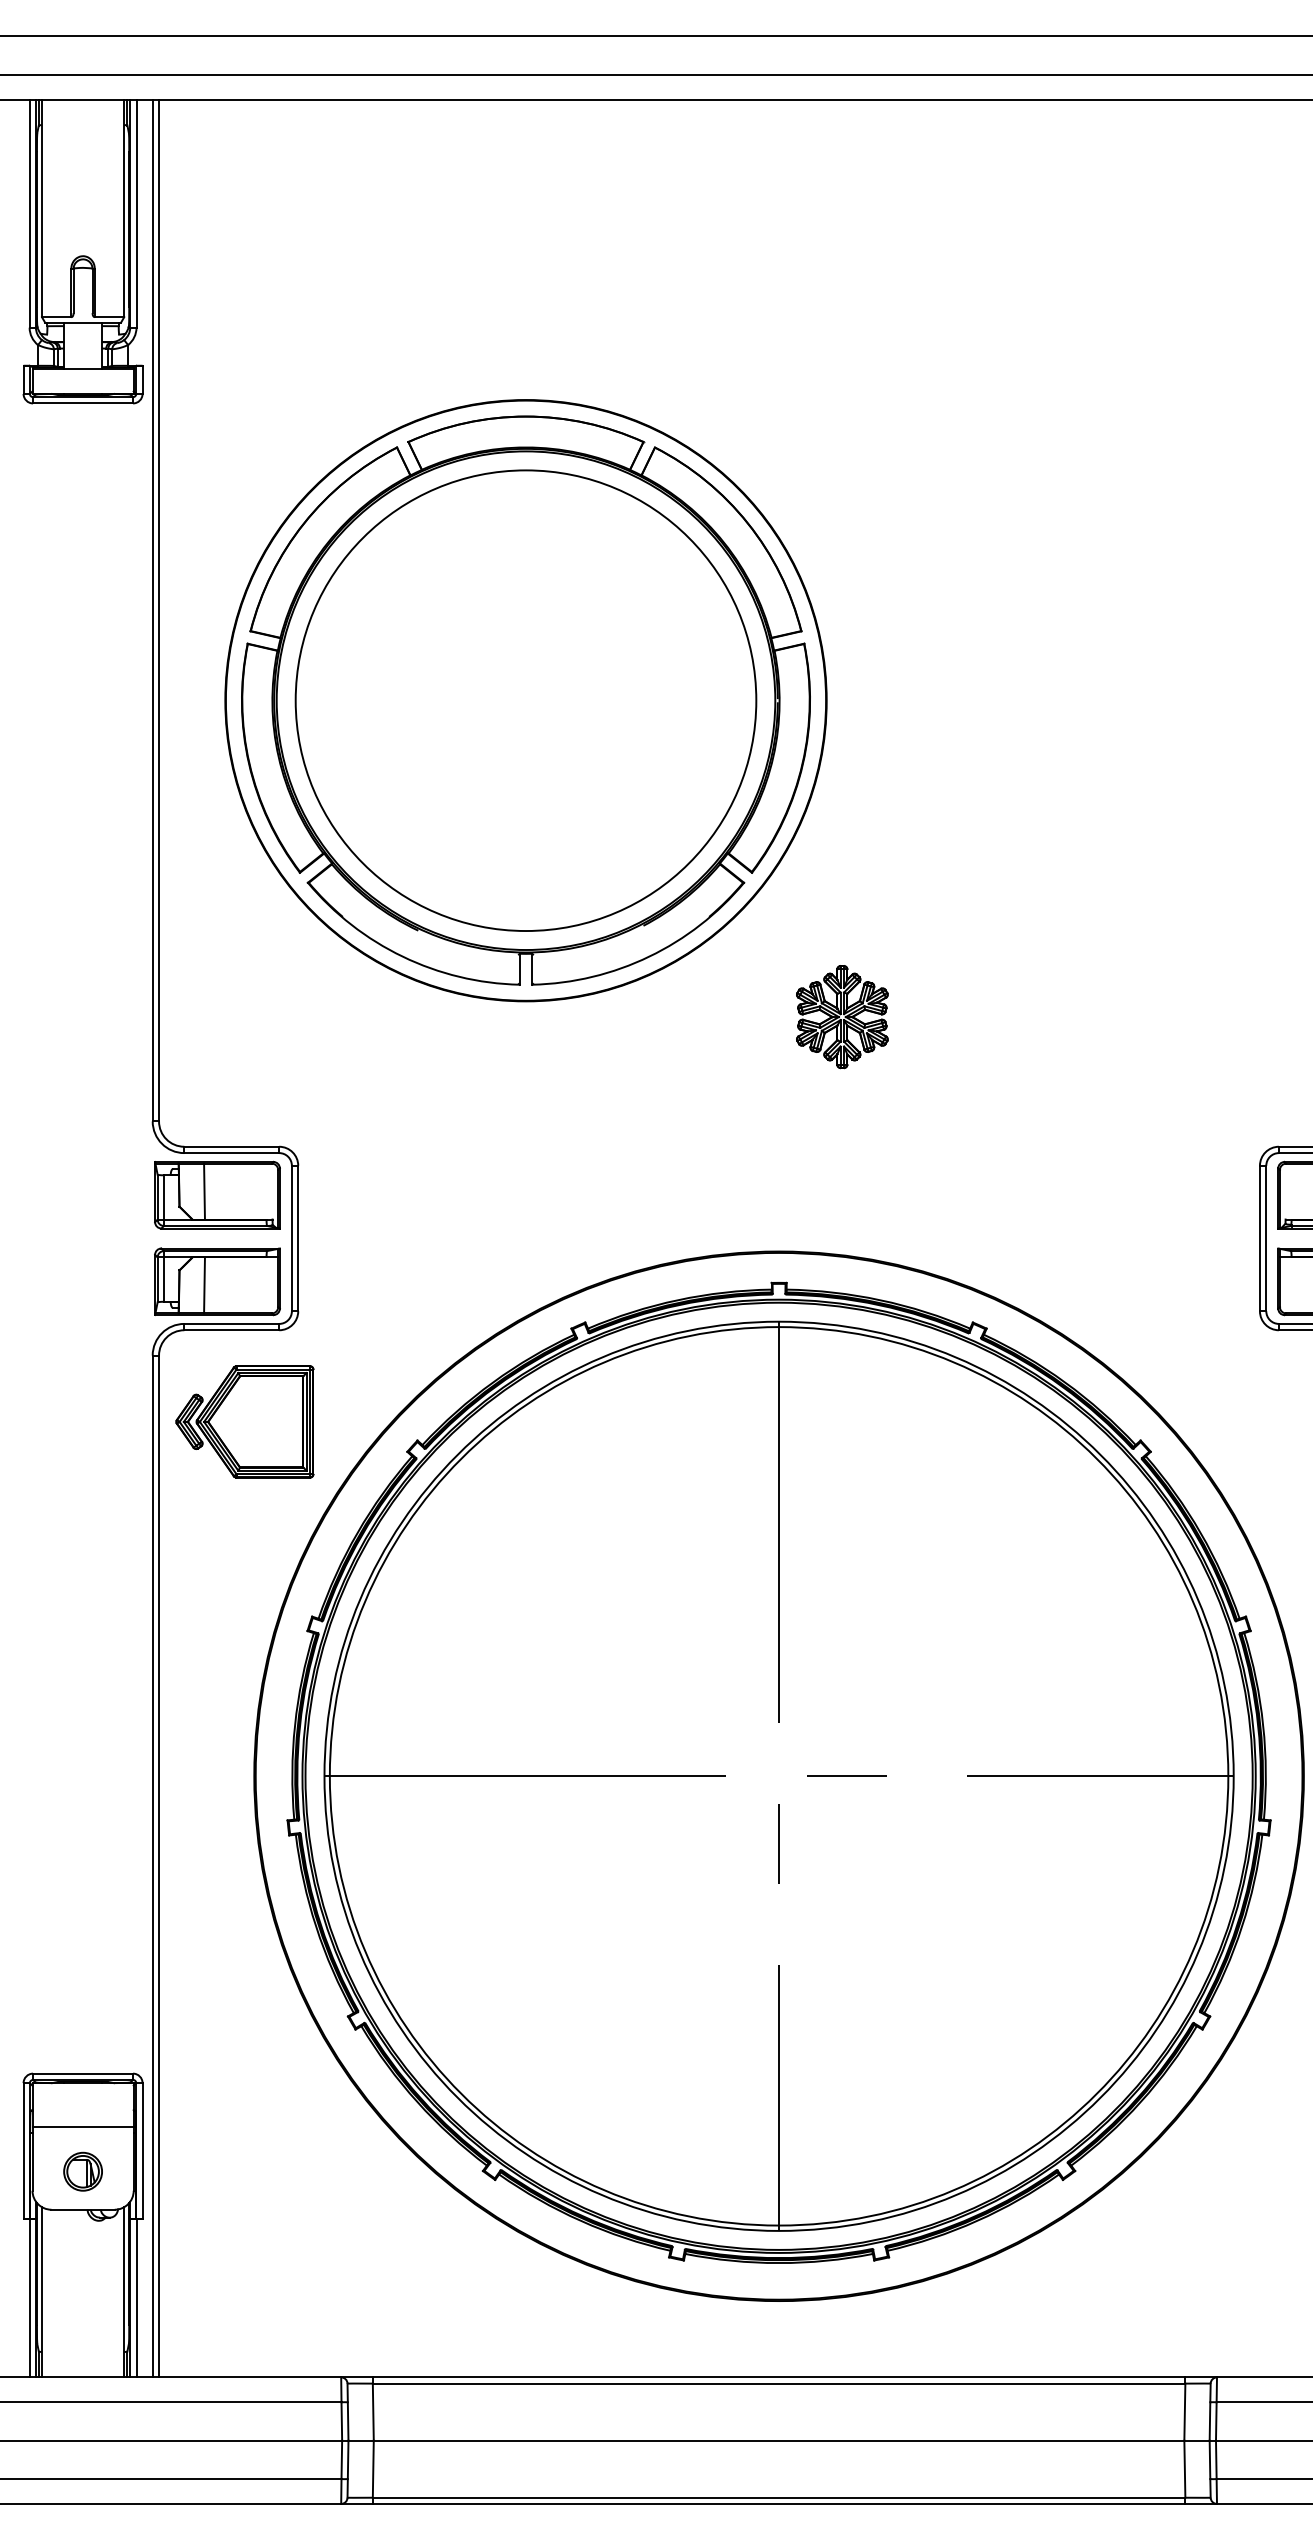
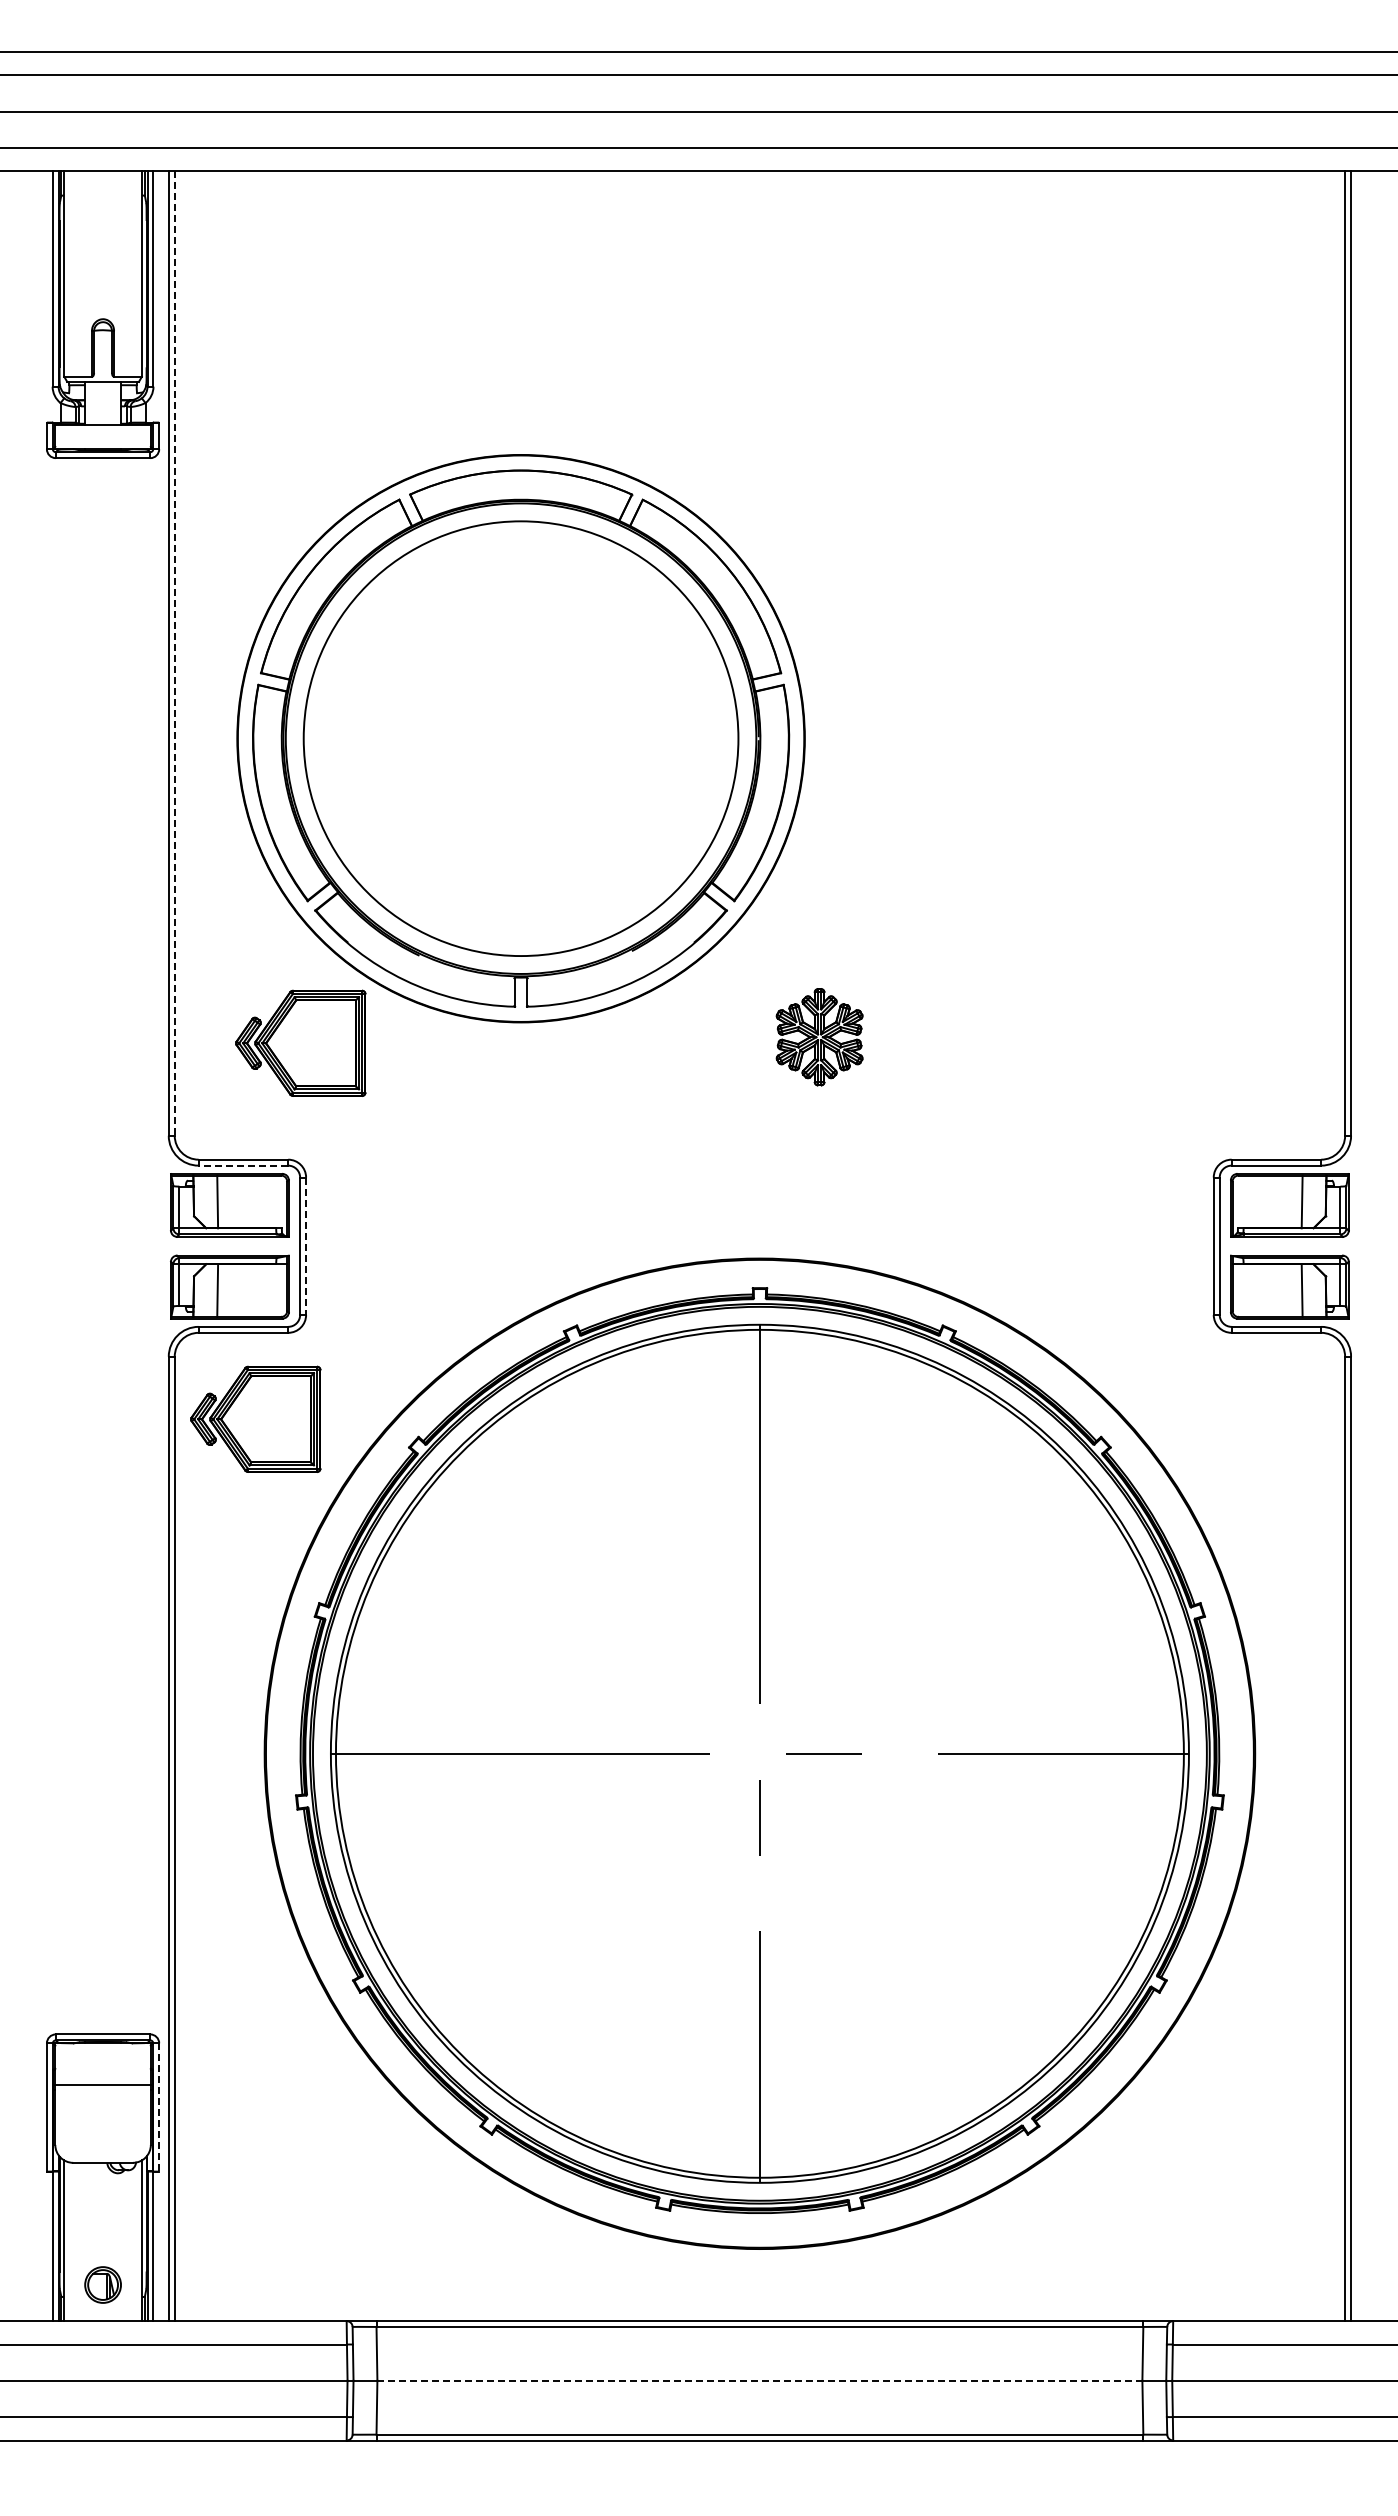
line: (158, 611) -> (174, 654), solid -> dashed
part: (292, 1022) -> (300, 1042), added
line: (231, 1152) -> (243, 1165), solid -> dashed
line: (298, 1238) -> (306, 1246), solid -> dashed
line: (142, 2151) -> (159, 2107), solid -> dashed
part: (82, 2171) -> (102, 2284), moved
line: (779, 2440) -> (760, 2380), solid -> dashed

